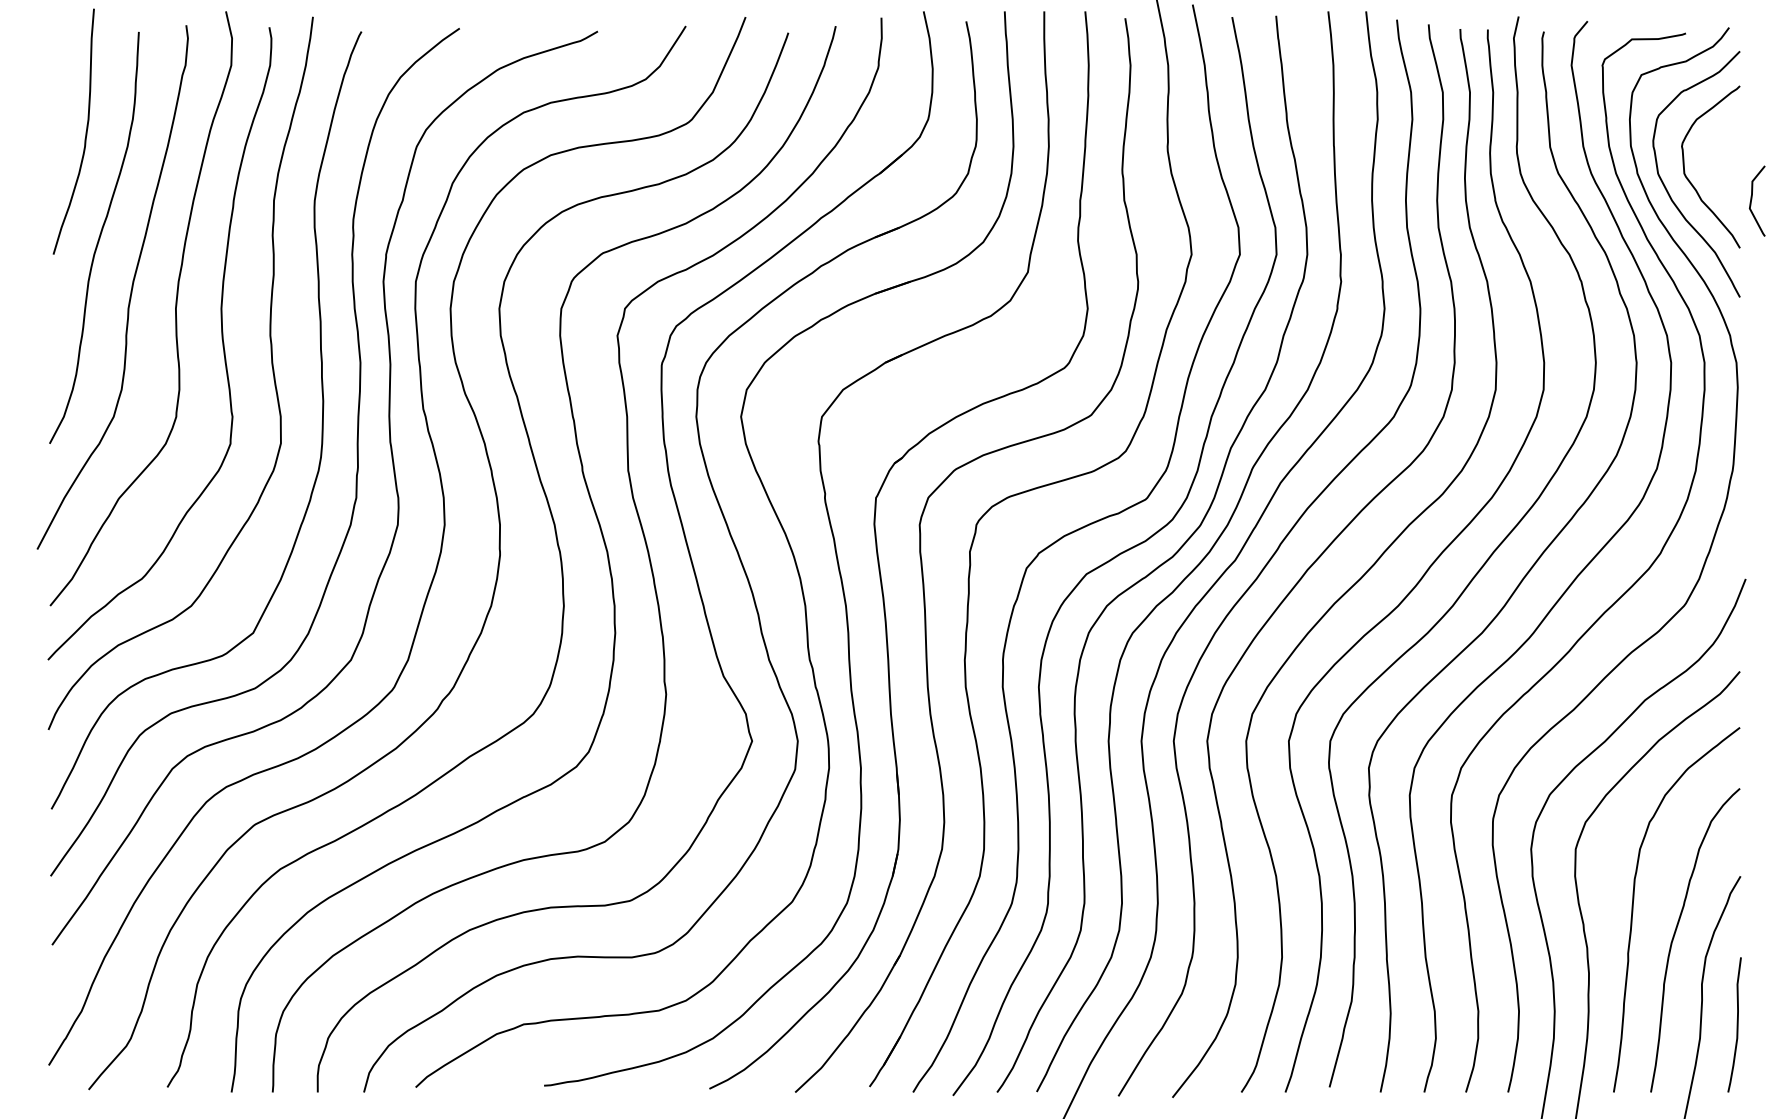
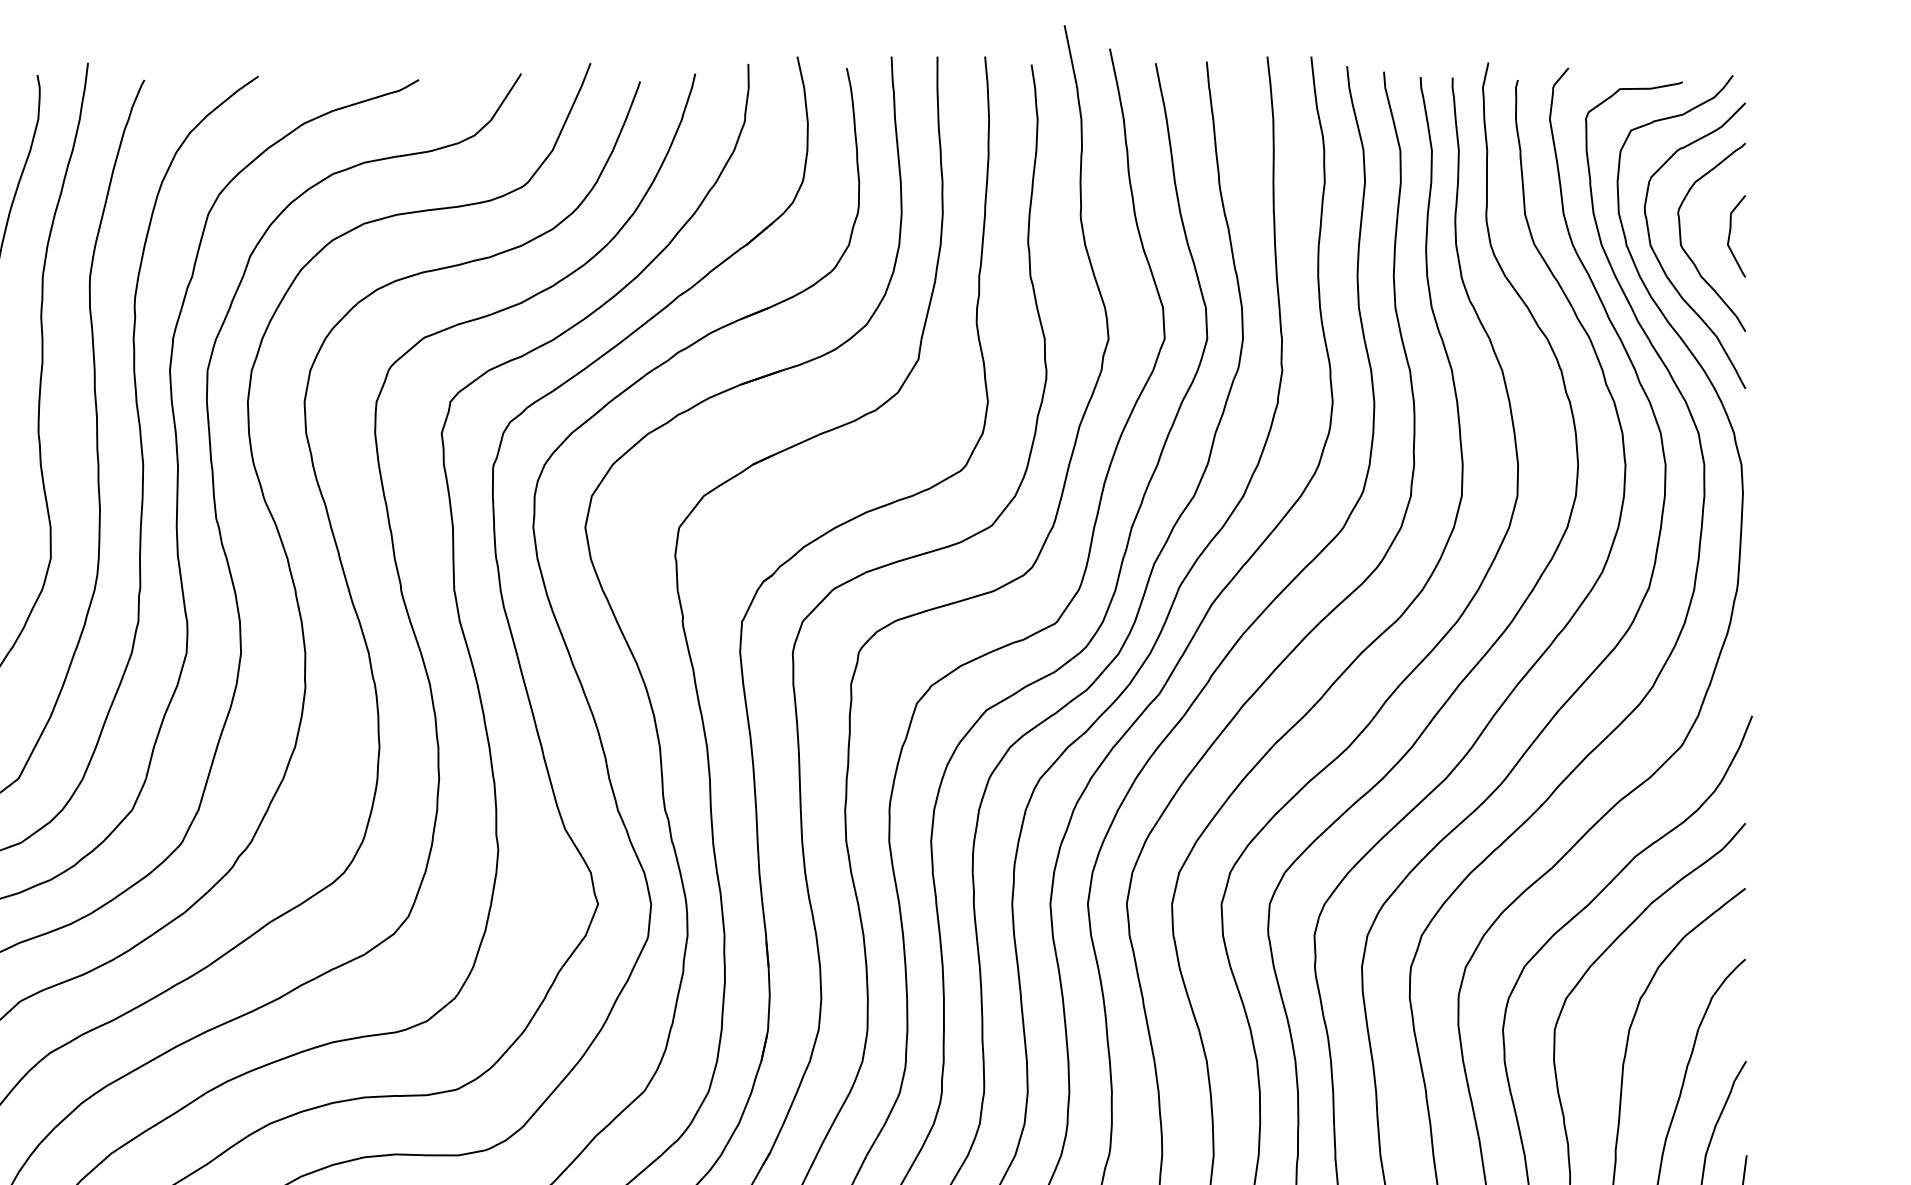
curve: (1752, 199) -> (1731, 234), moved

